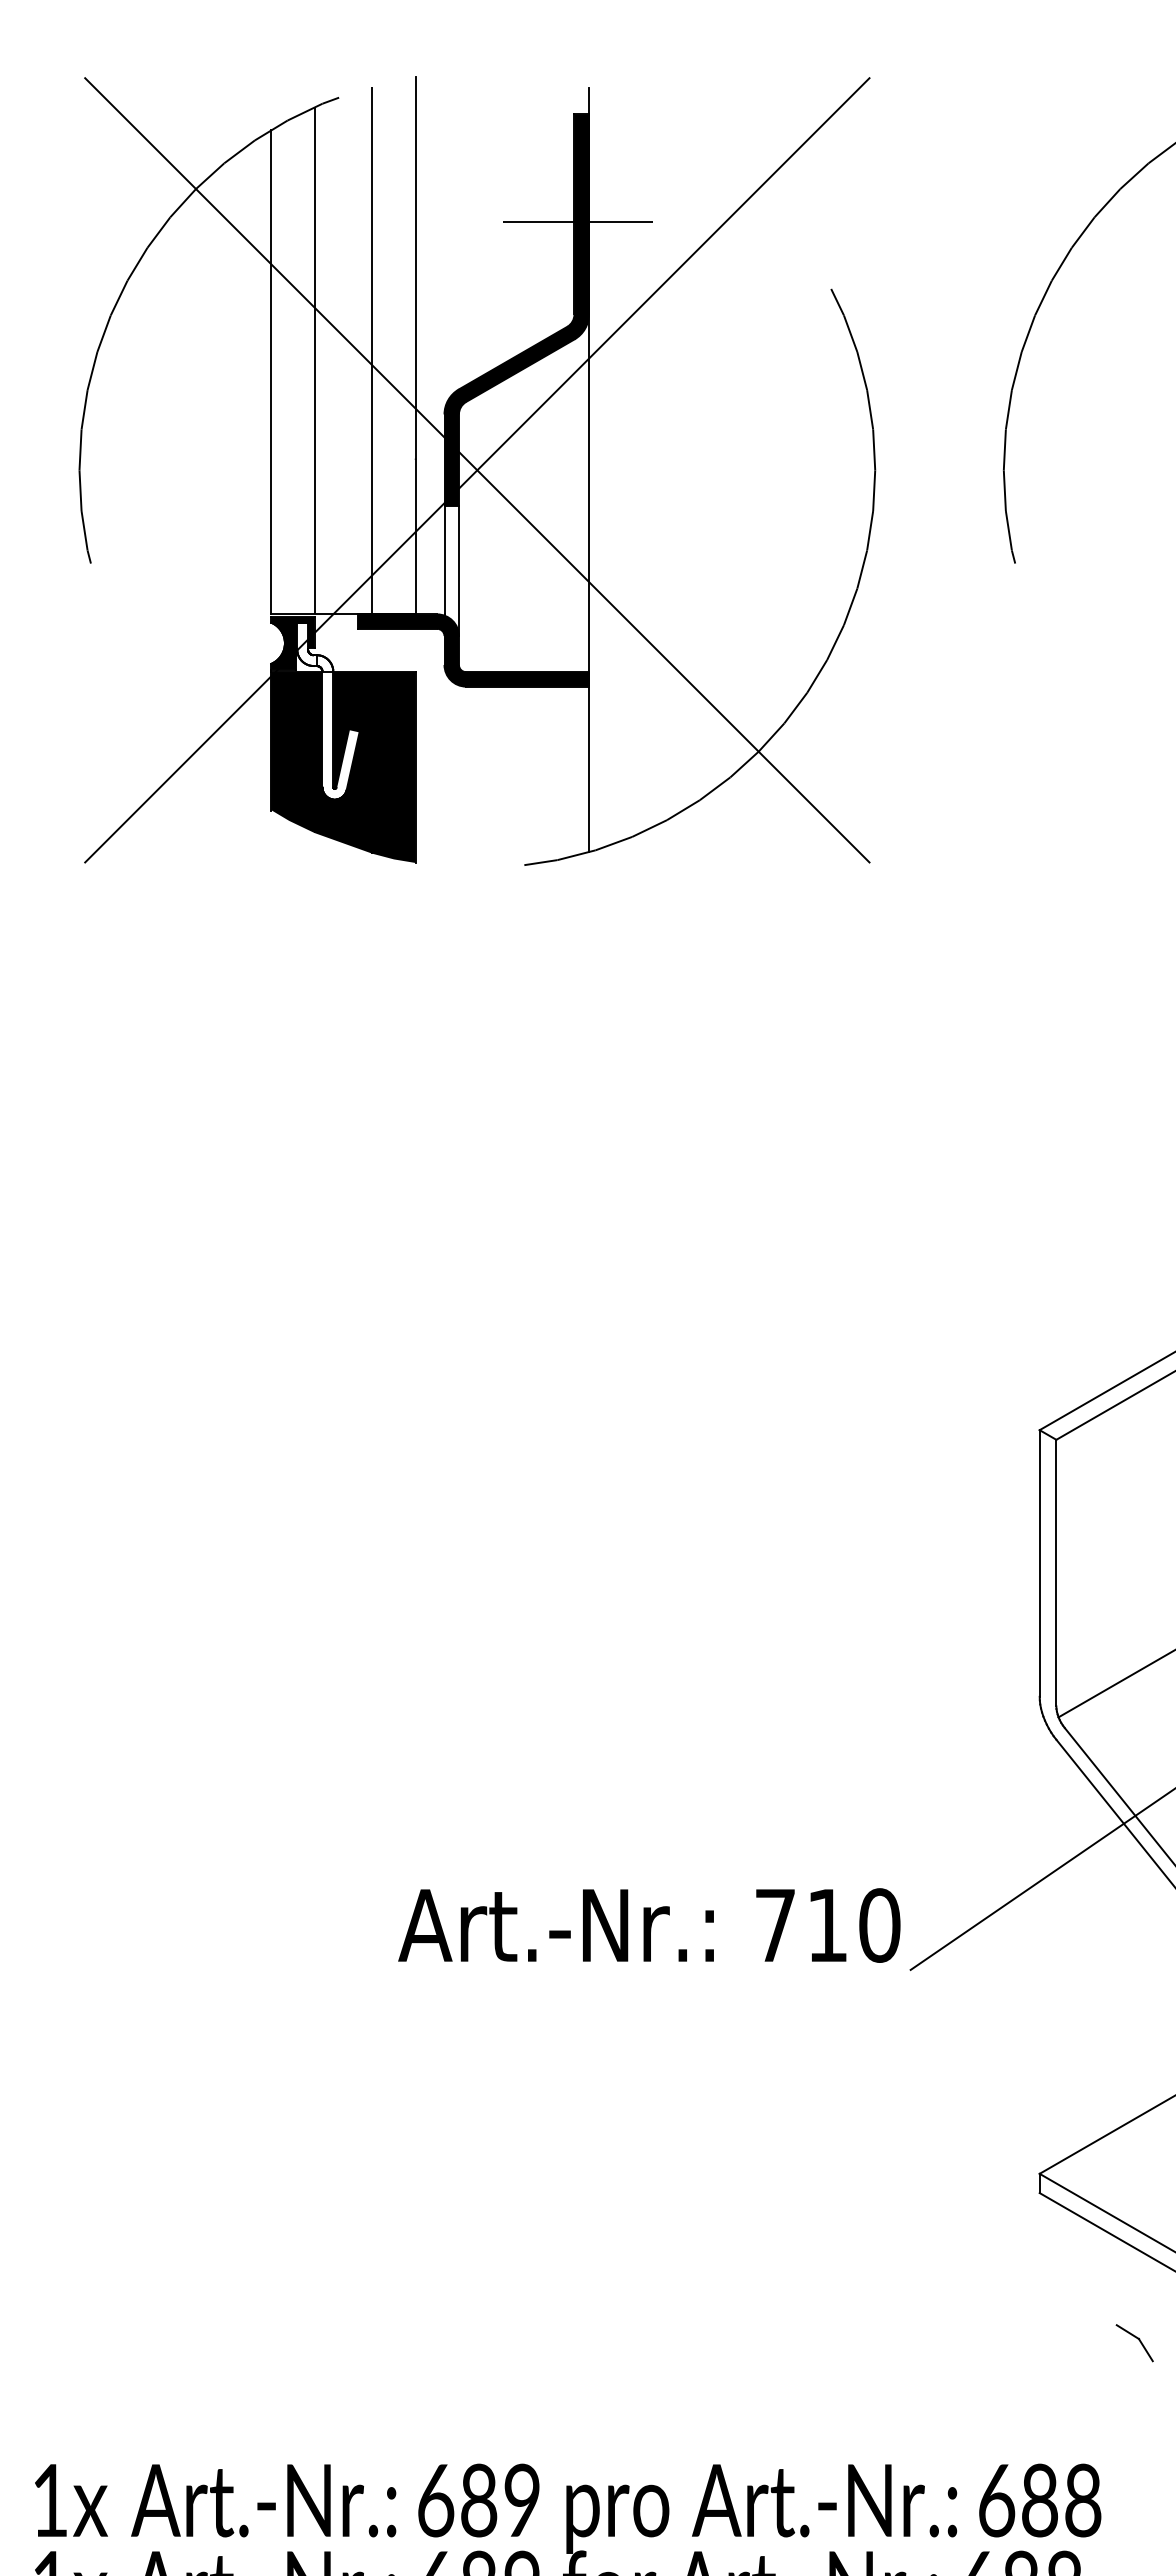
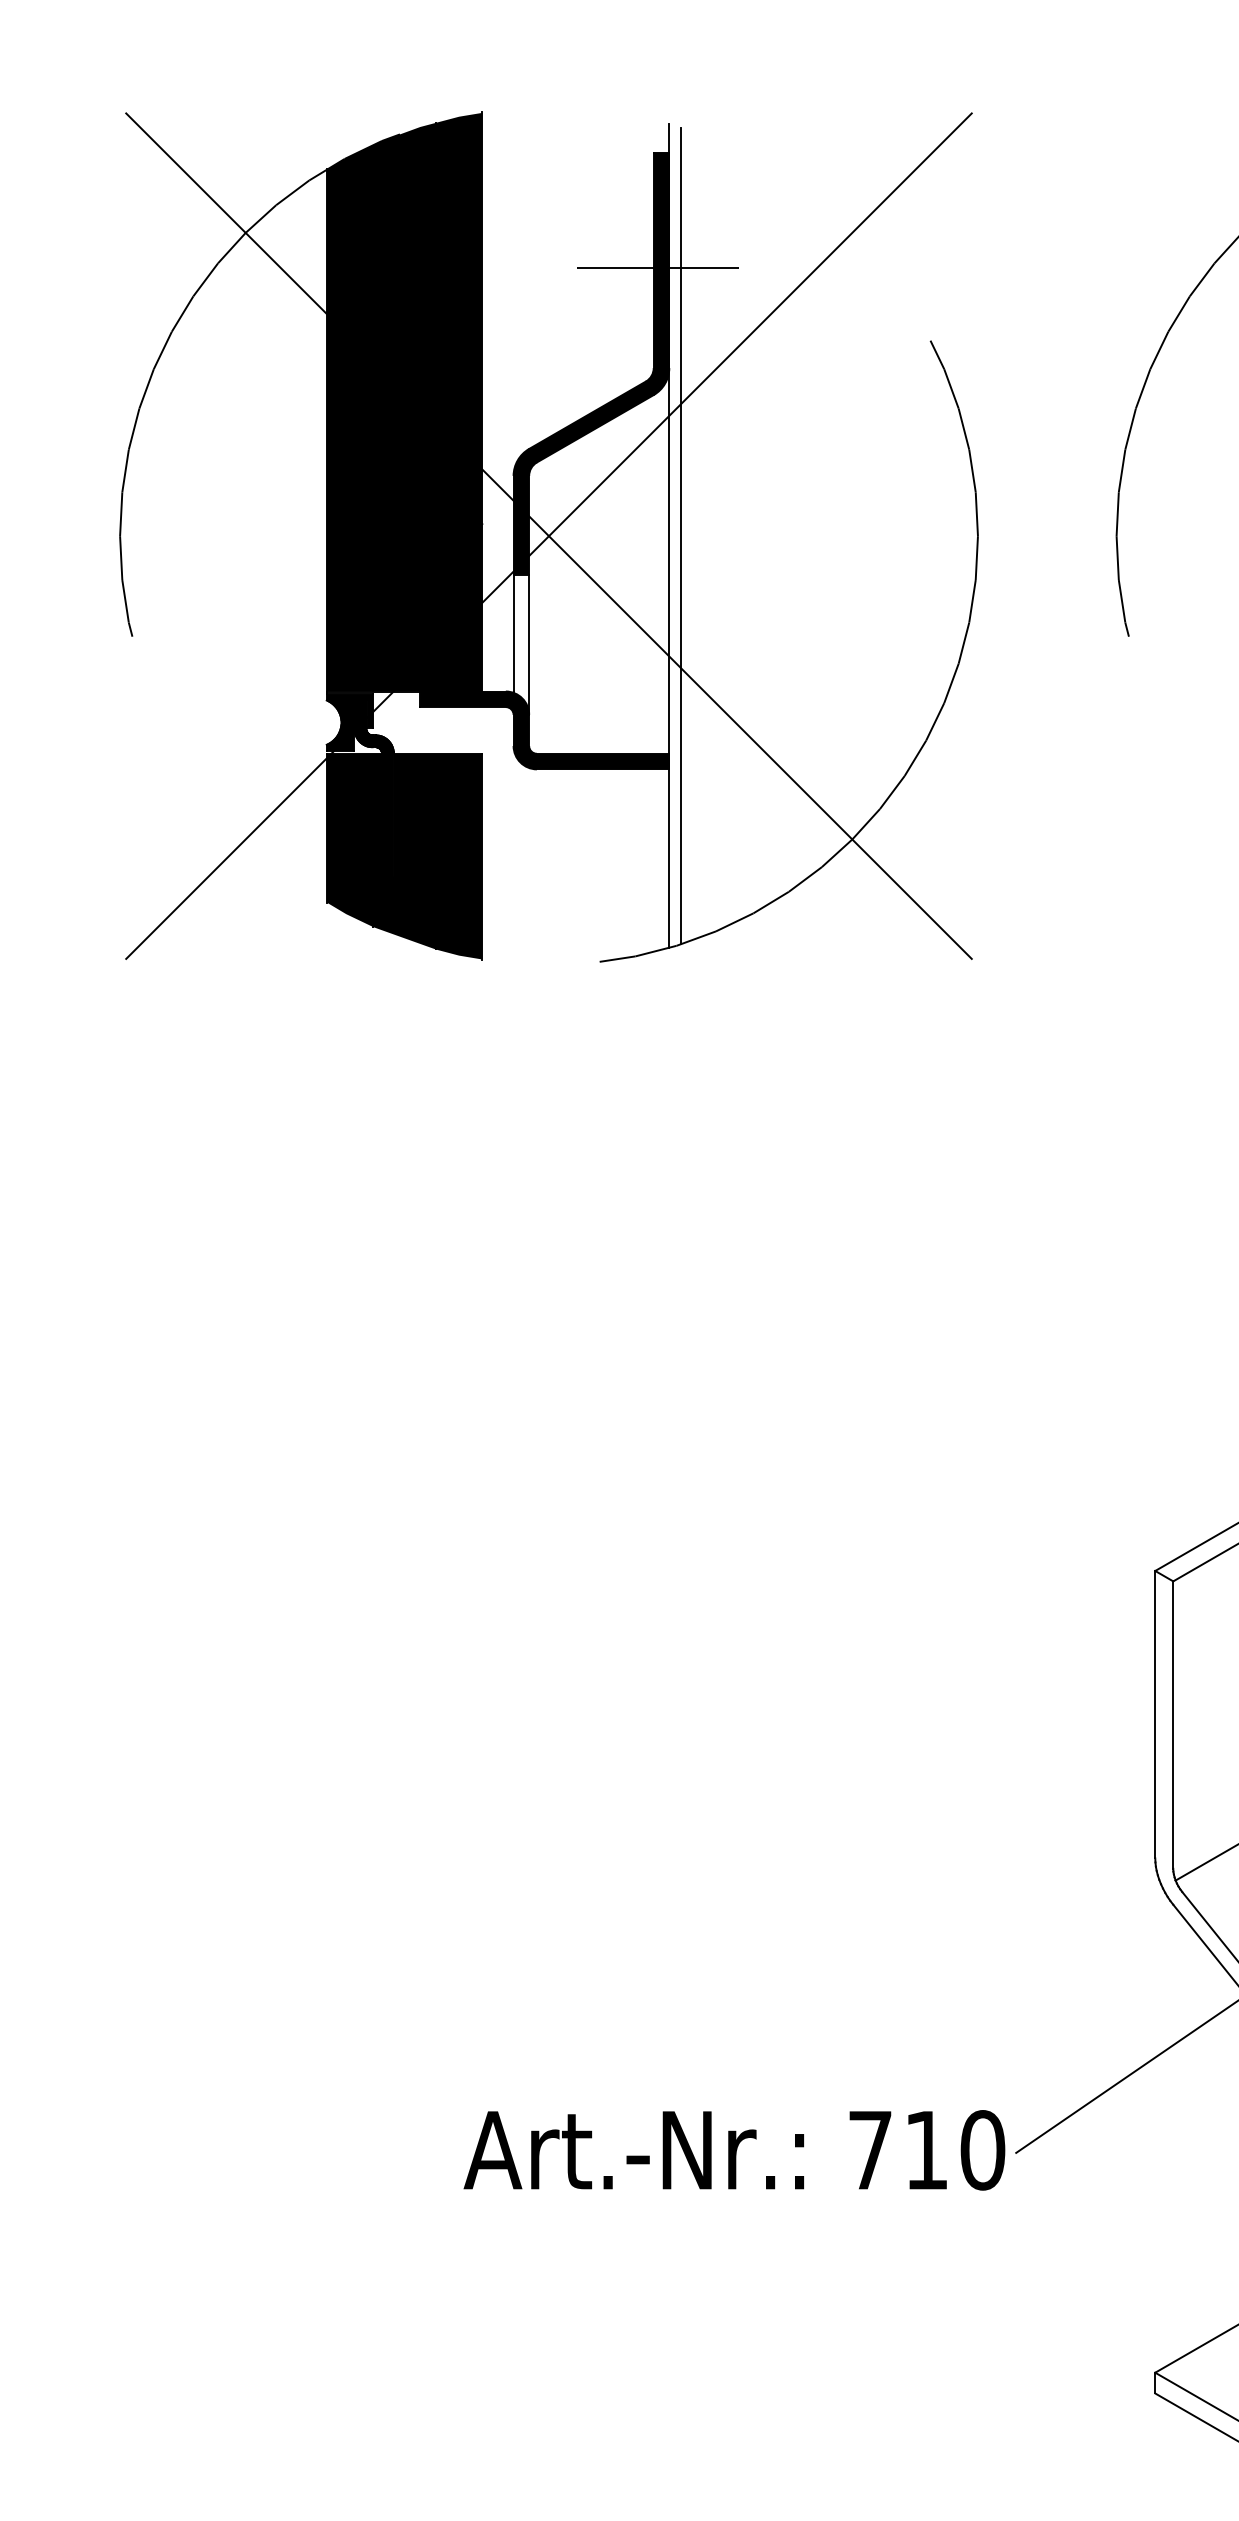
fill: (343, 345) -> (404, 401), added
line: (599, 469) -> (680, 535), added
fill: (328, 710) -> (388, 795), added
text: (649, 1925) -> (734, 2150), moved

